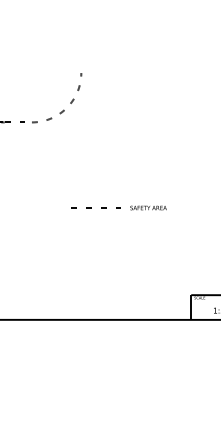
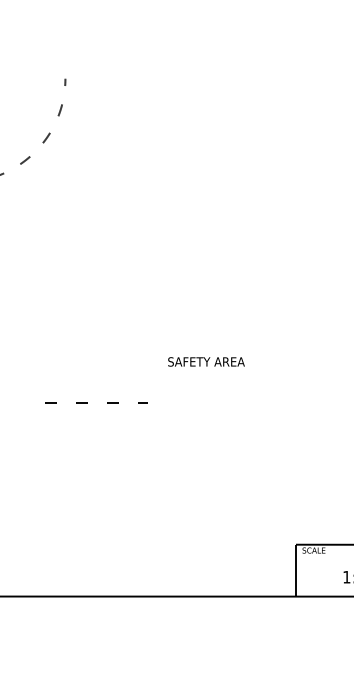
line: (91, 207) -> (86, 402), moved

